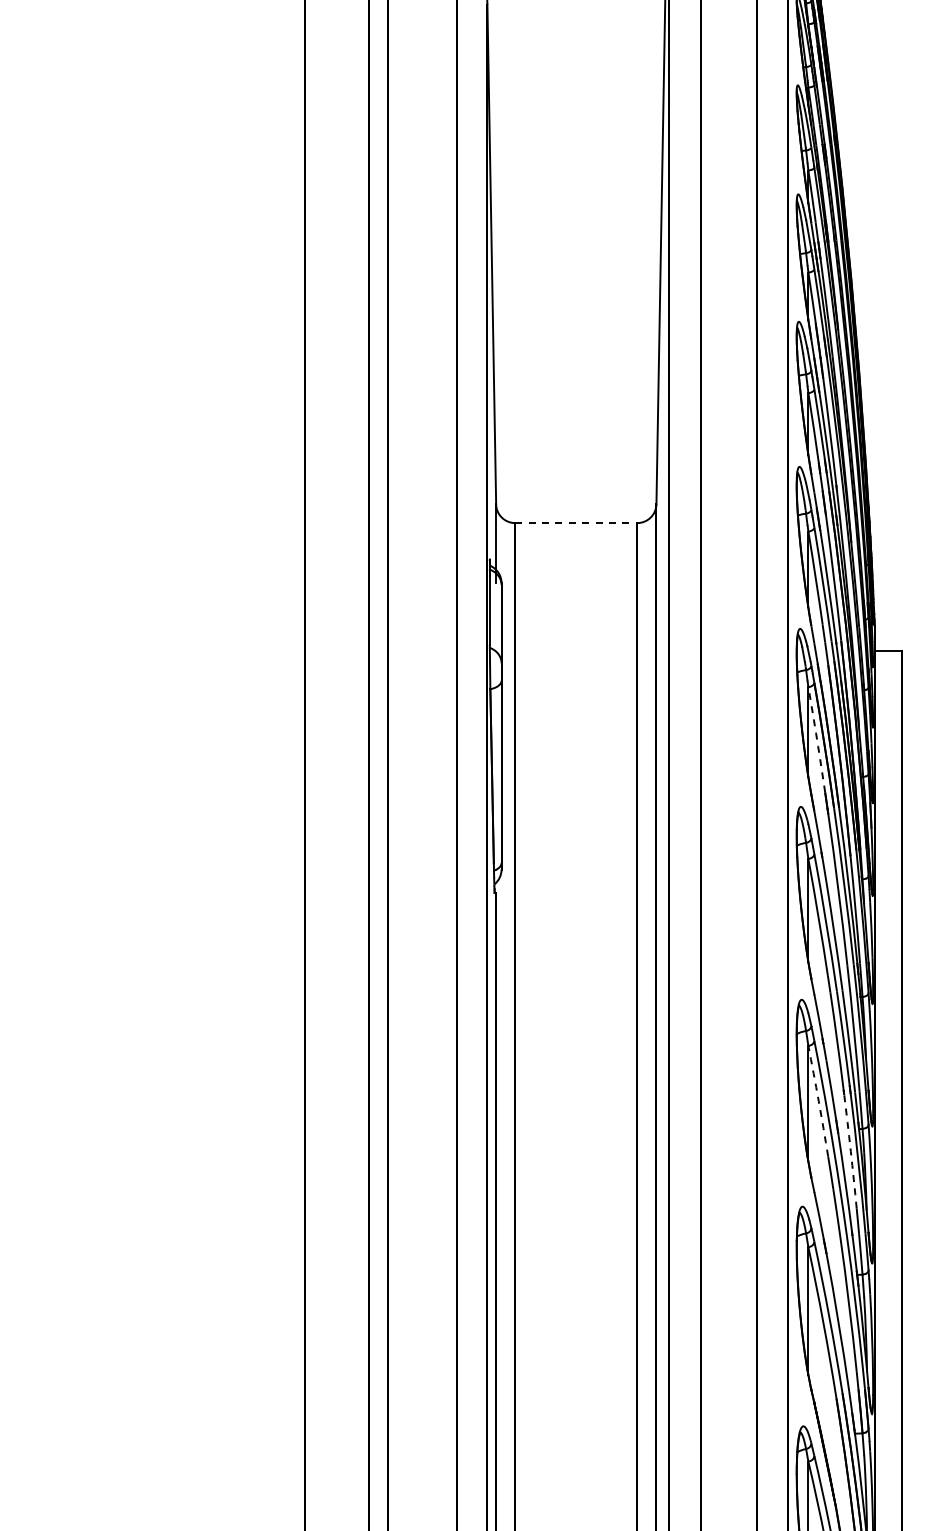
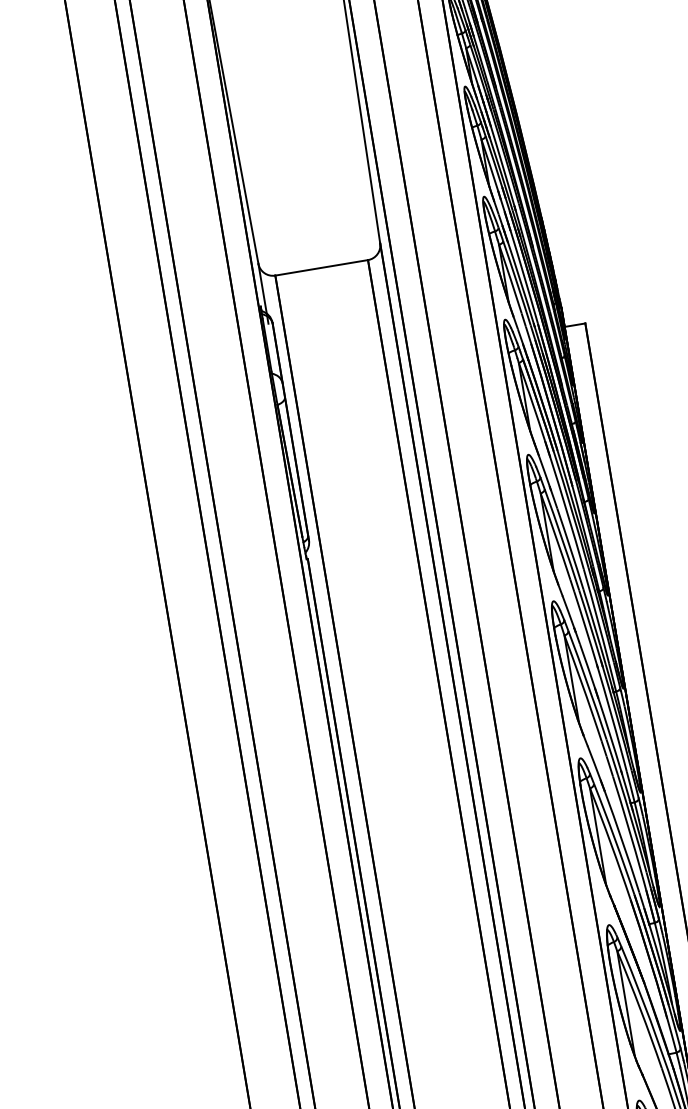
line: (576, 523) -> (321, 268), dashed -> solid
arc: (817, 739) -> (532, 401), dashed -> solid
arc: (818, 1101) -> (579, 676), dashed -> solid
arc: (850, 1151) -> (609, 710), dashed -> solid

